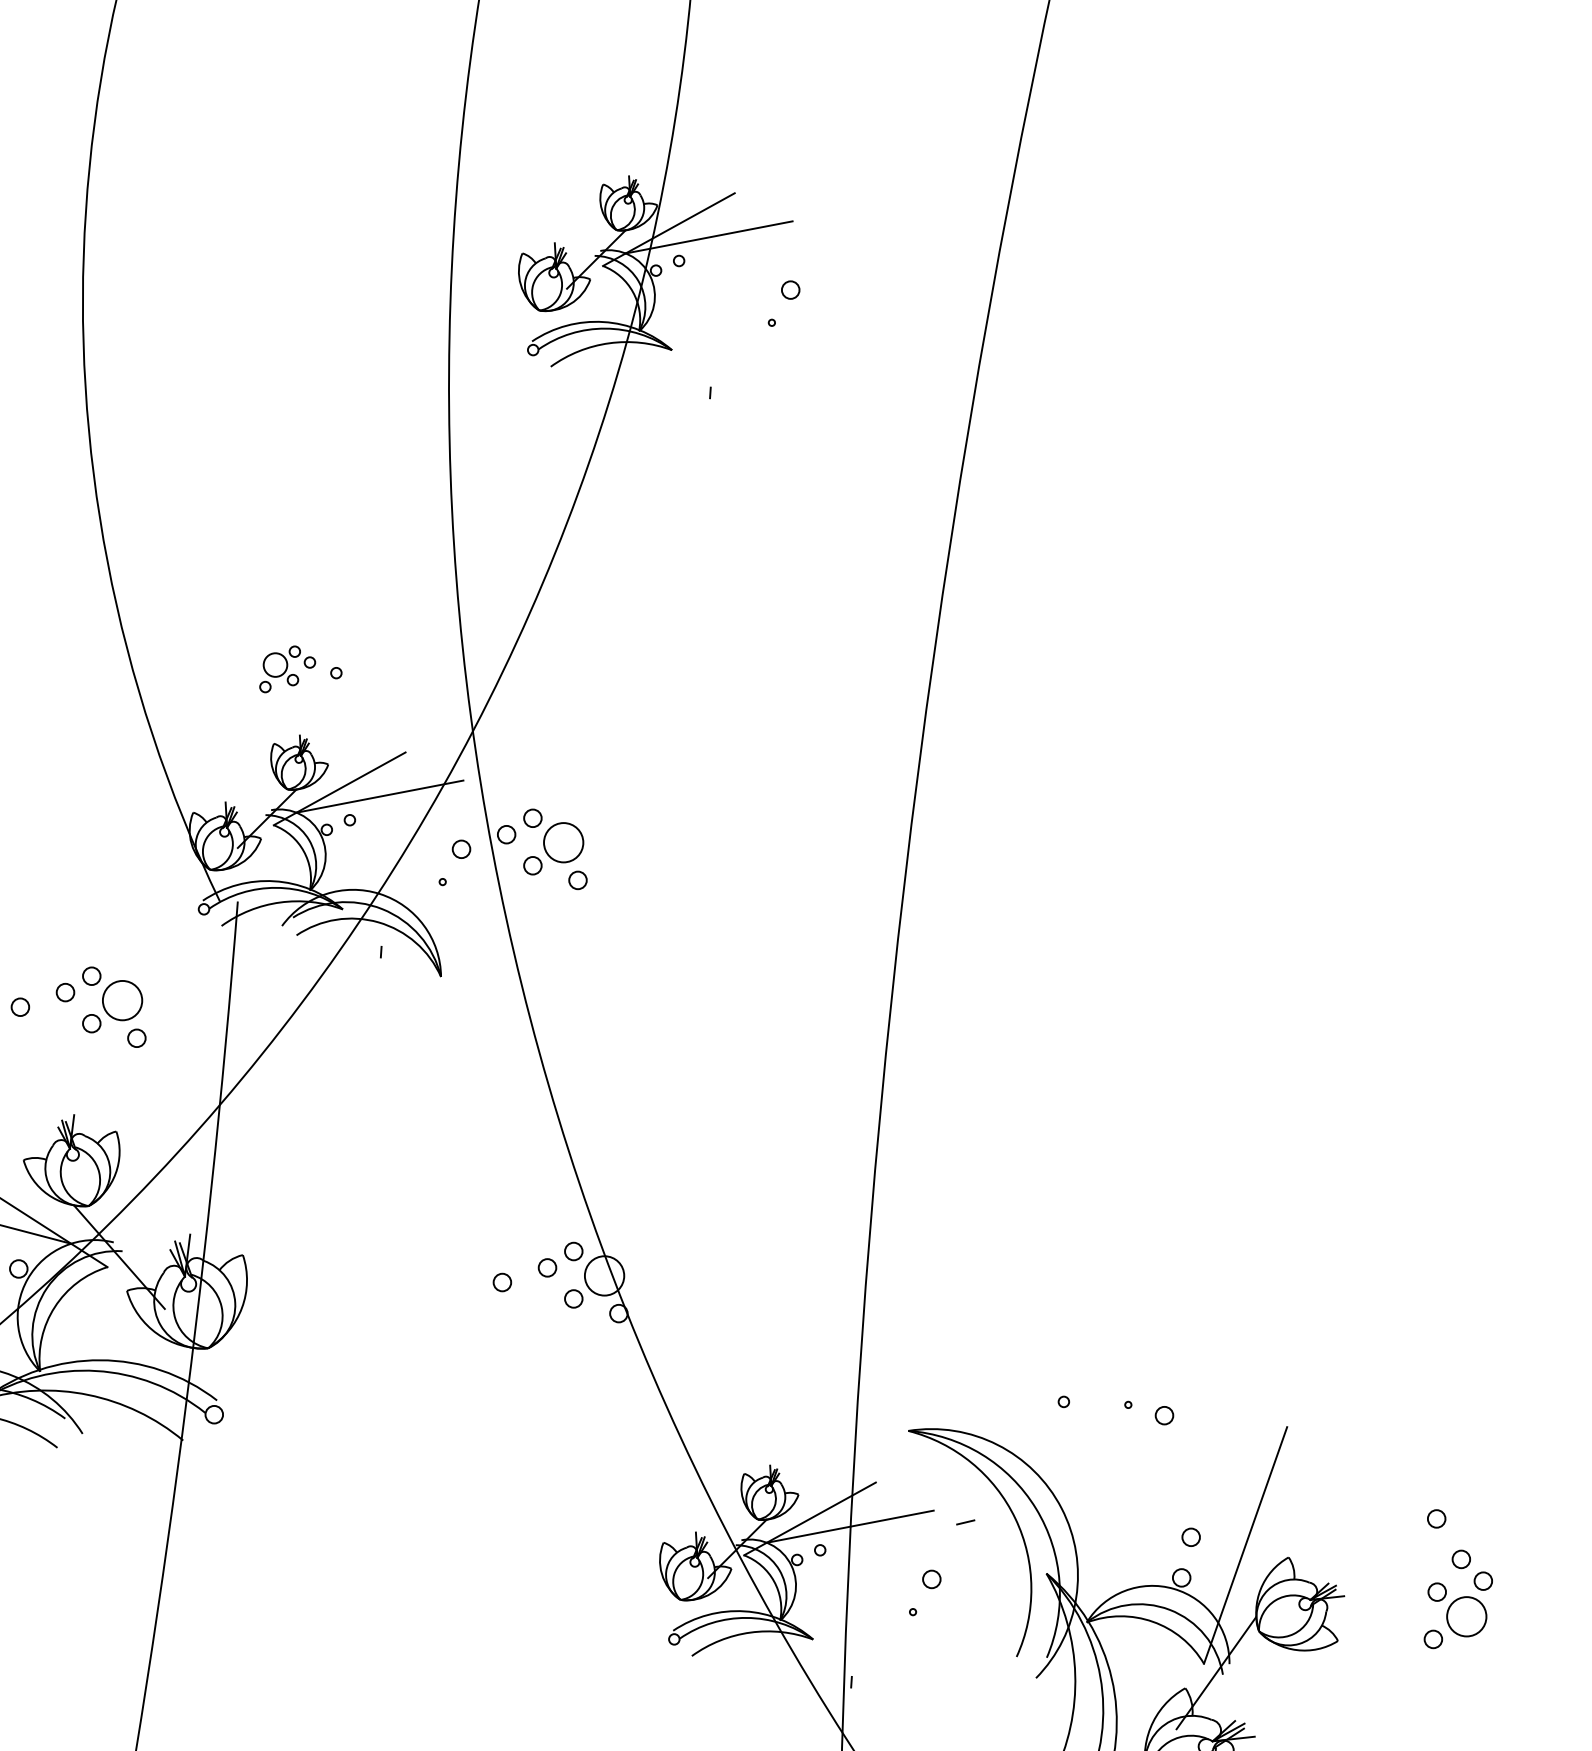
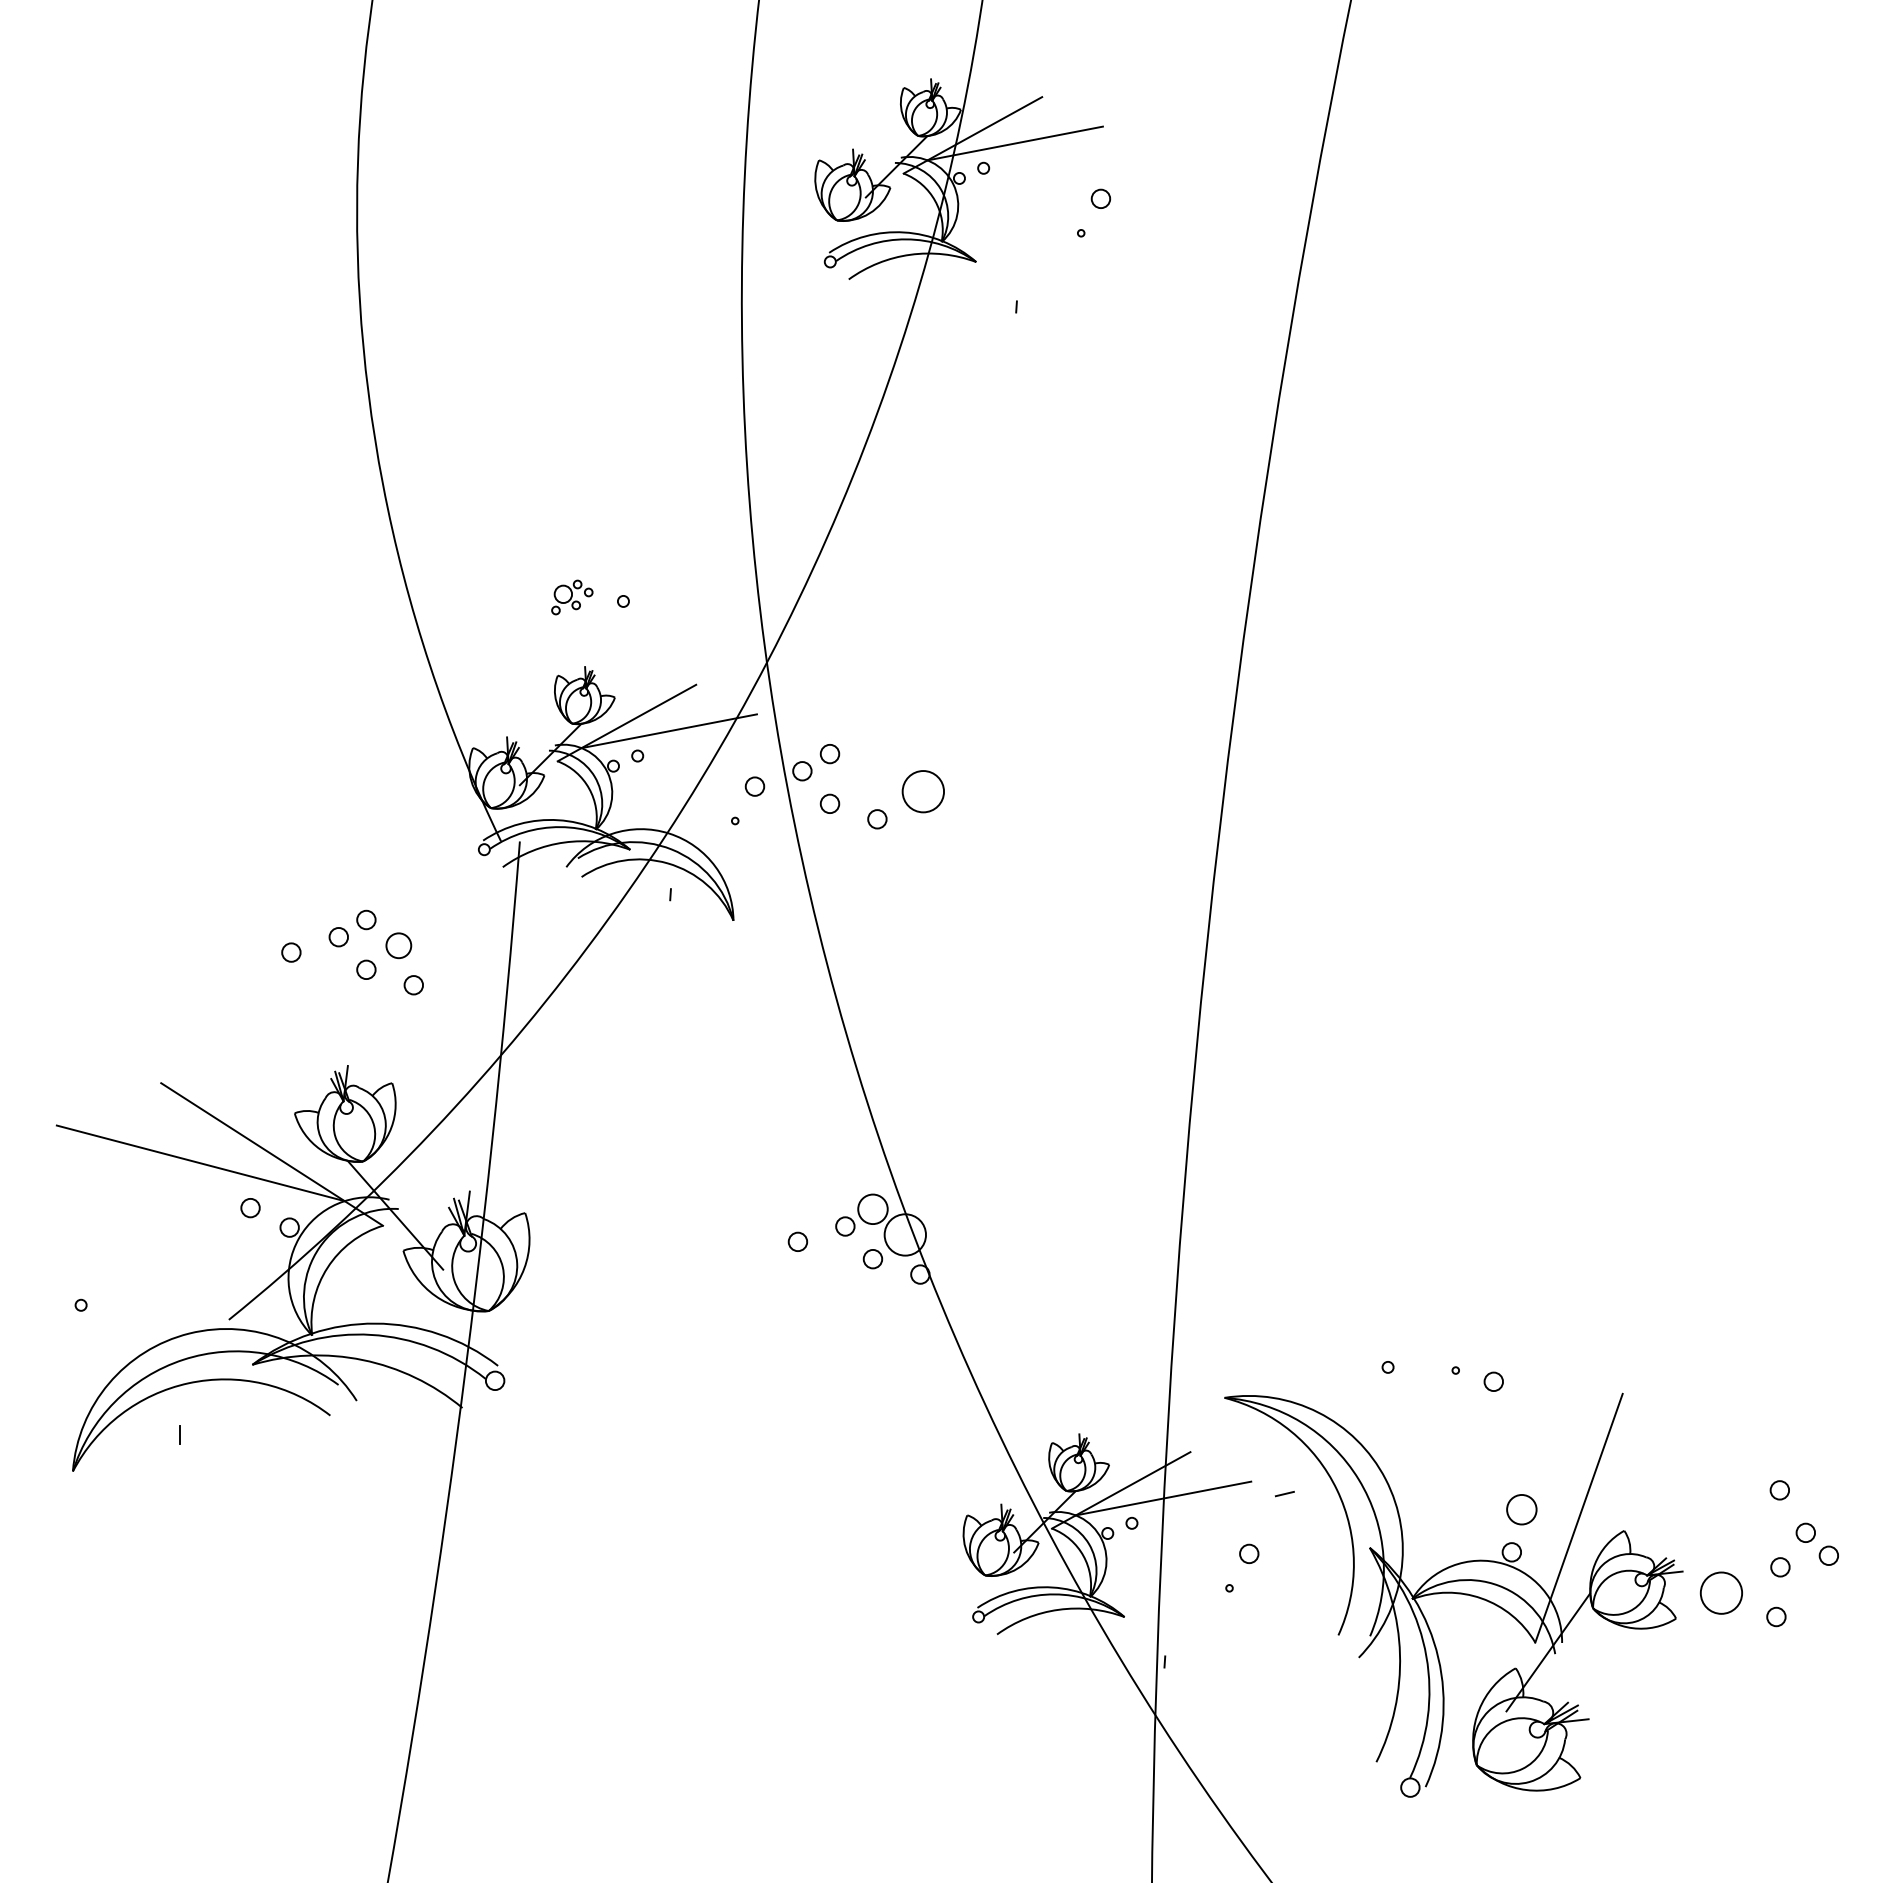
part: (287, 669) -> (572, 597), size x0.7
circle: (562, 842) -> (922, 791), moved
circle: (122, 1000) -> (398, 945), size x0.6
circle: (573, 1251) -> (872, 1209), size x1.6
circle: (1190, 1537) -> (1521, 1509), size x1.6
circle: (1465, 1616) -> (1720, 1592), moved

